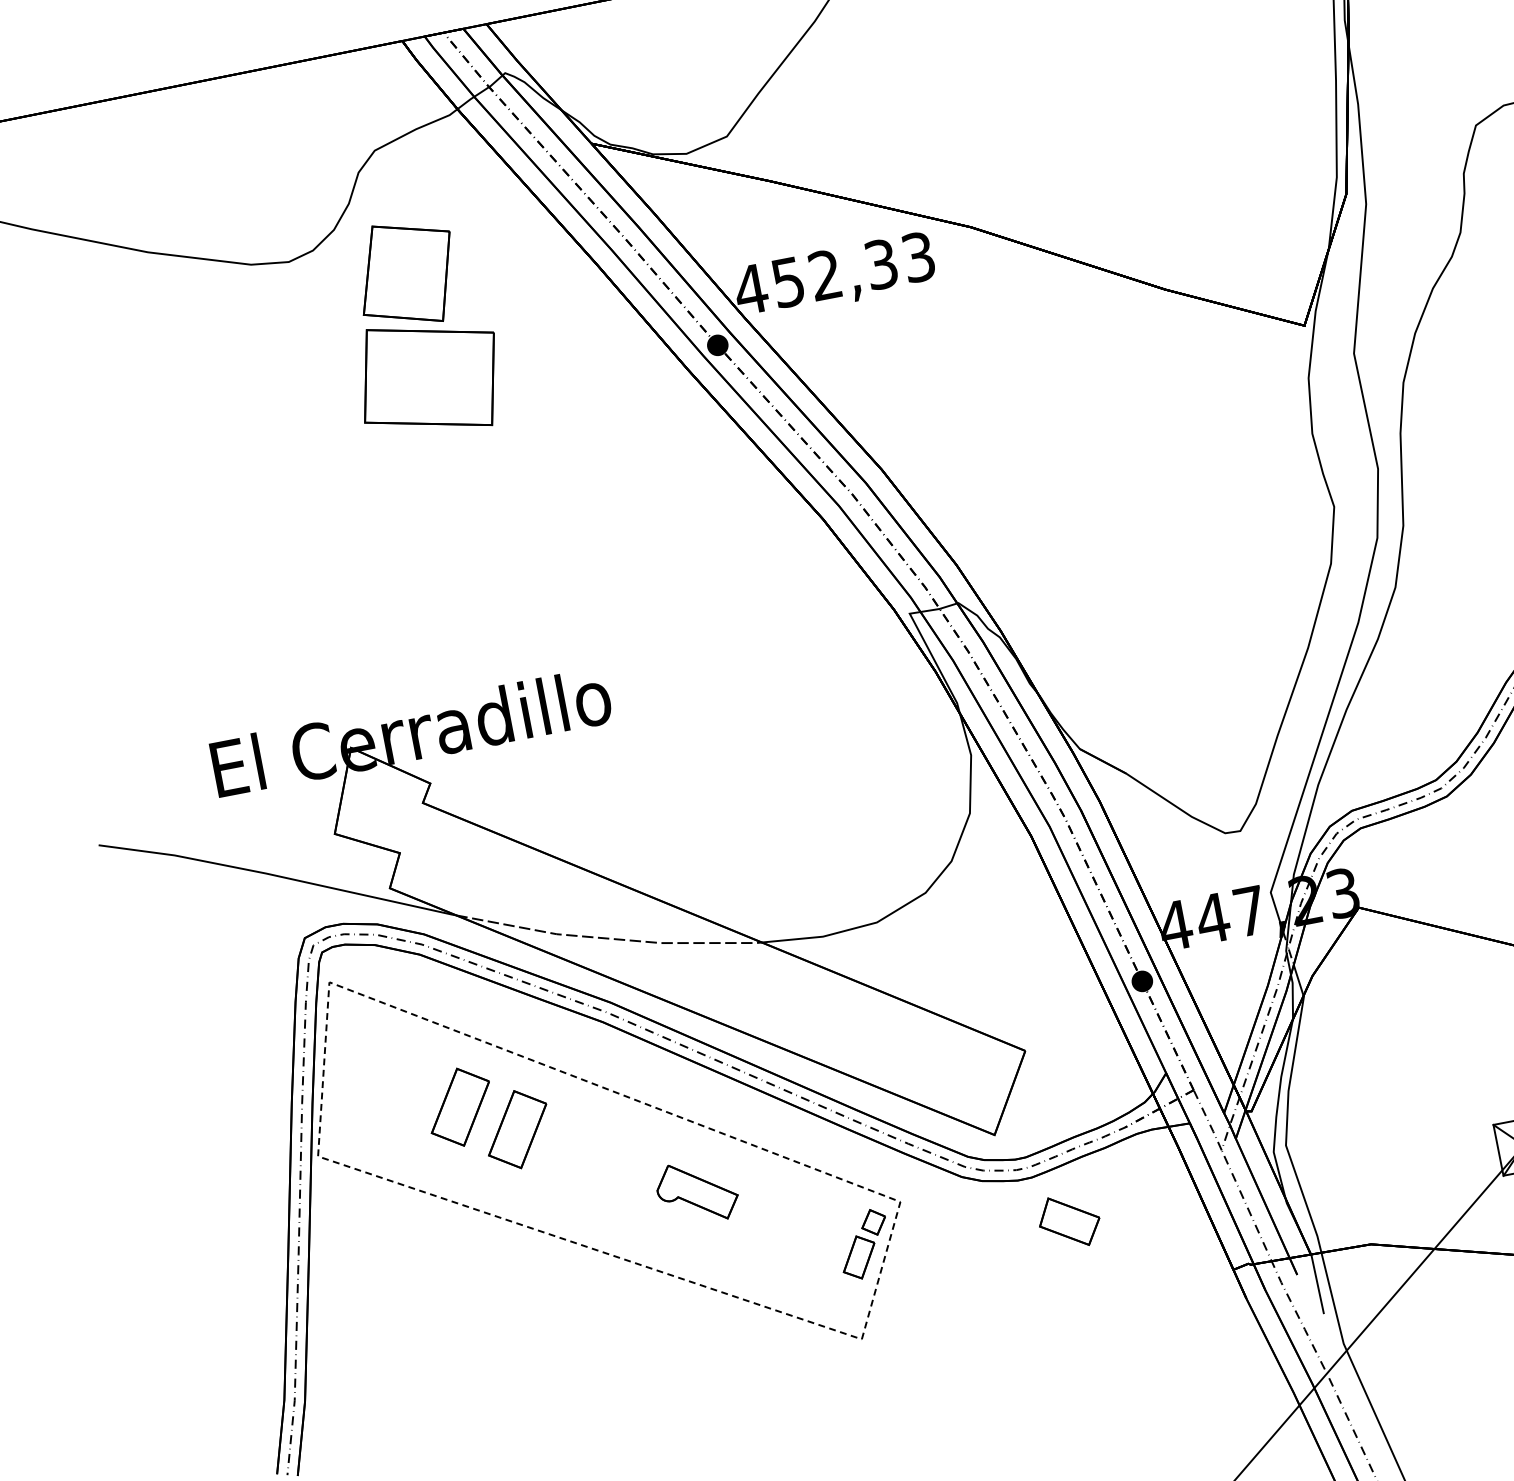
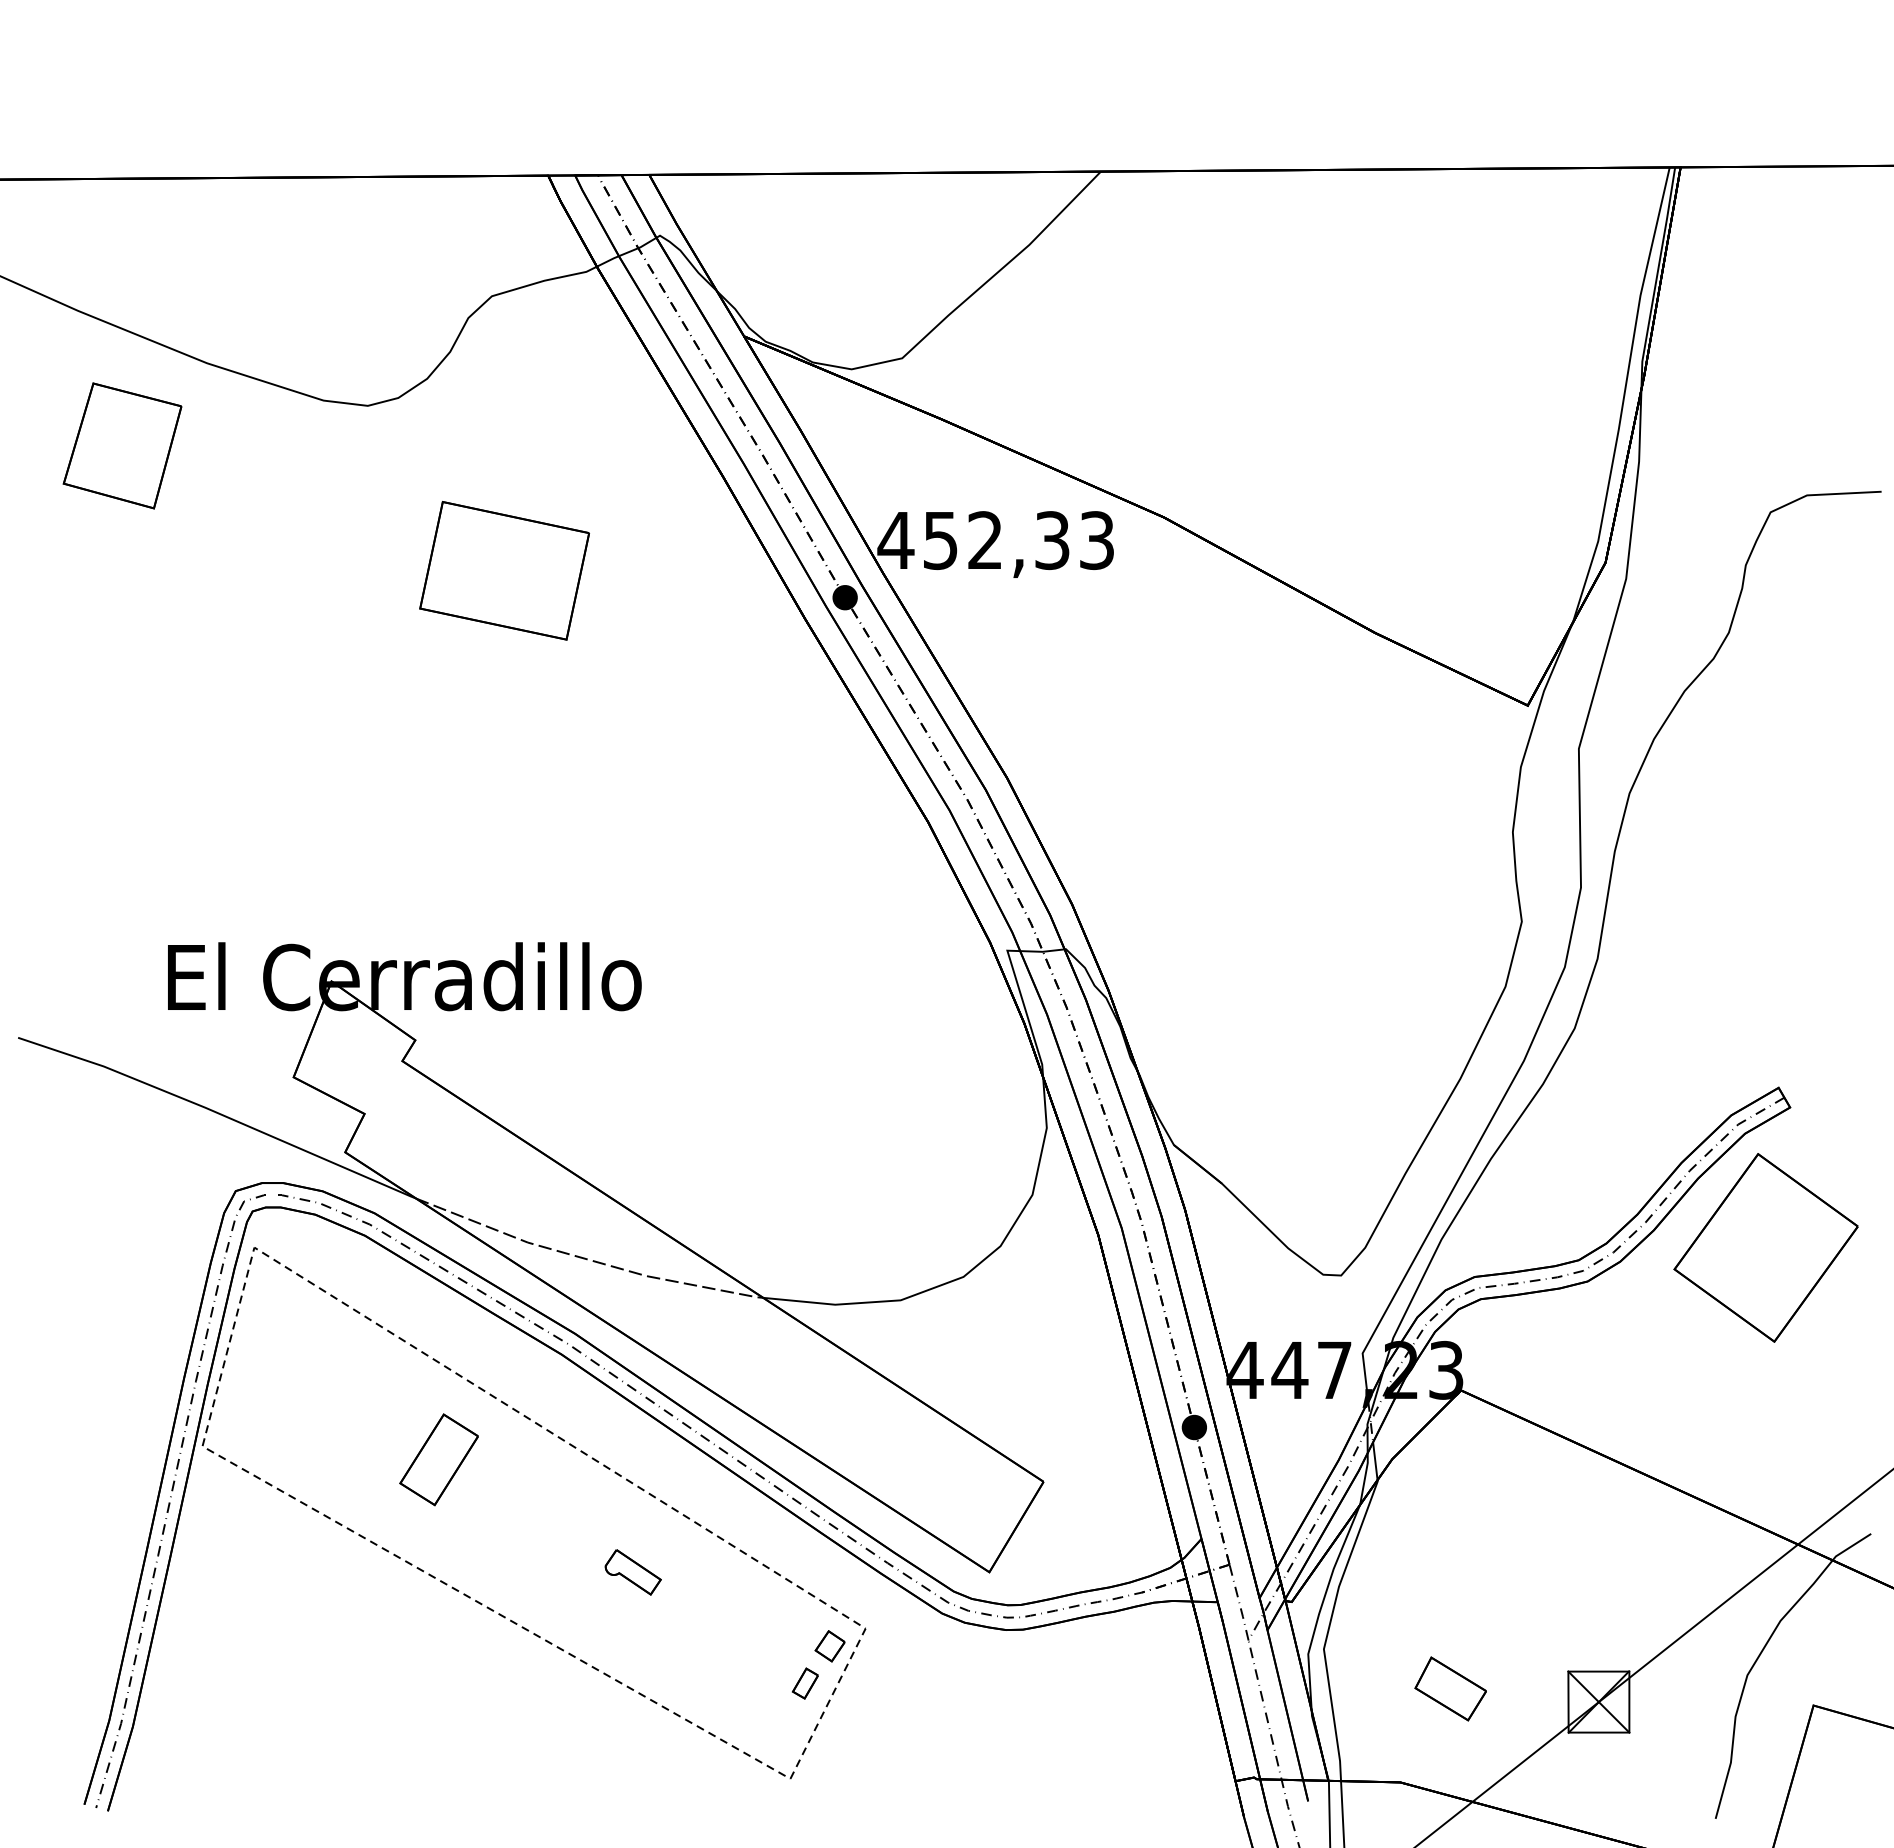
part: (406, 273) -> (122, 445), moved
part: (459, 1106) -> (377, 1420), removed
part: (697, 1192) -> (633, 1572), size x0.6
part: (1069, 1221) -> (1450, 1688), moved
part: (859, 1257) -> (805, 1683), size x0.6

